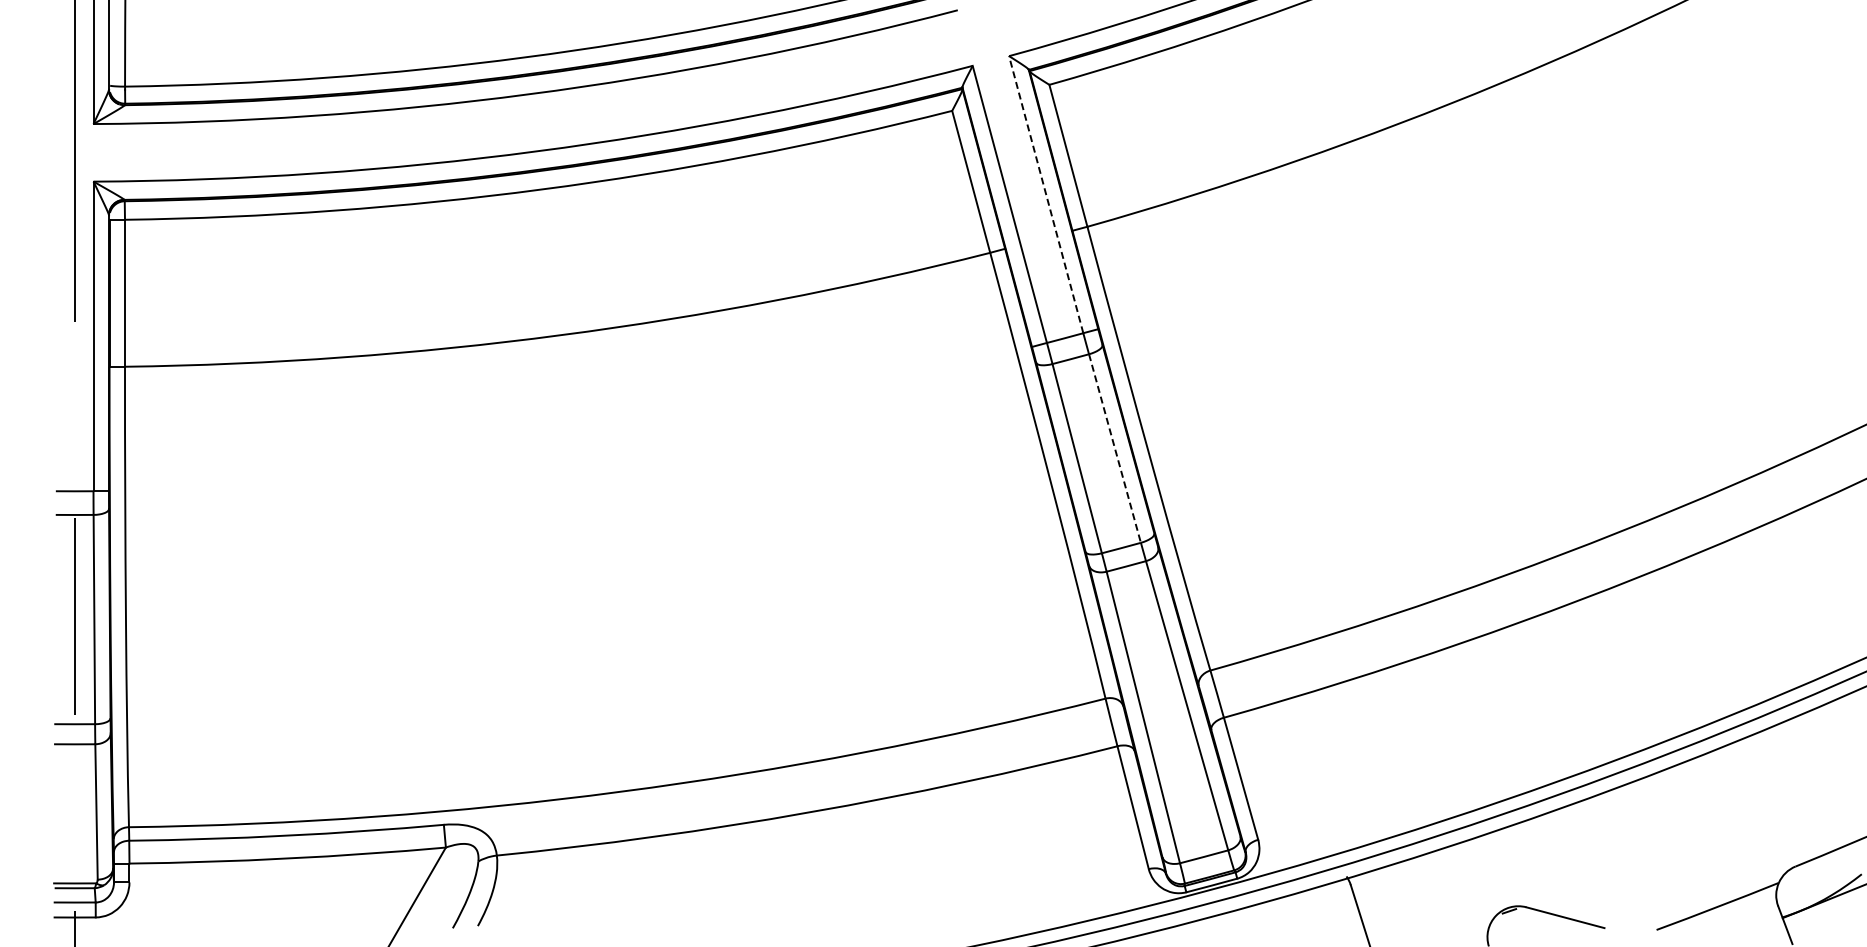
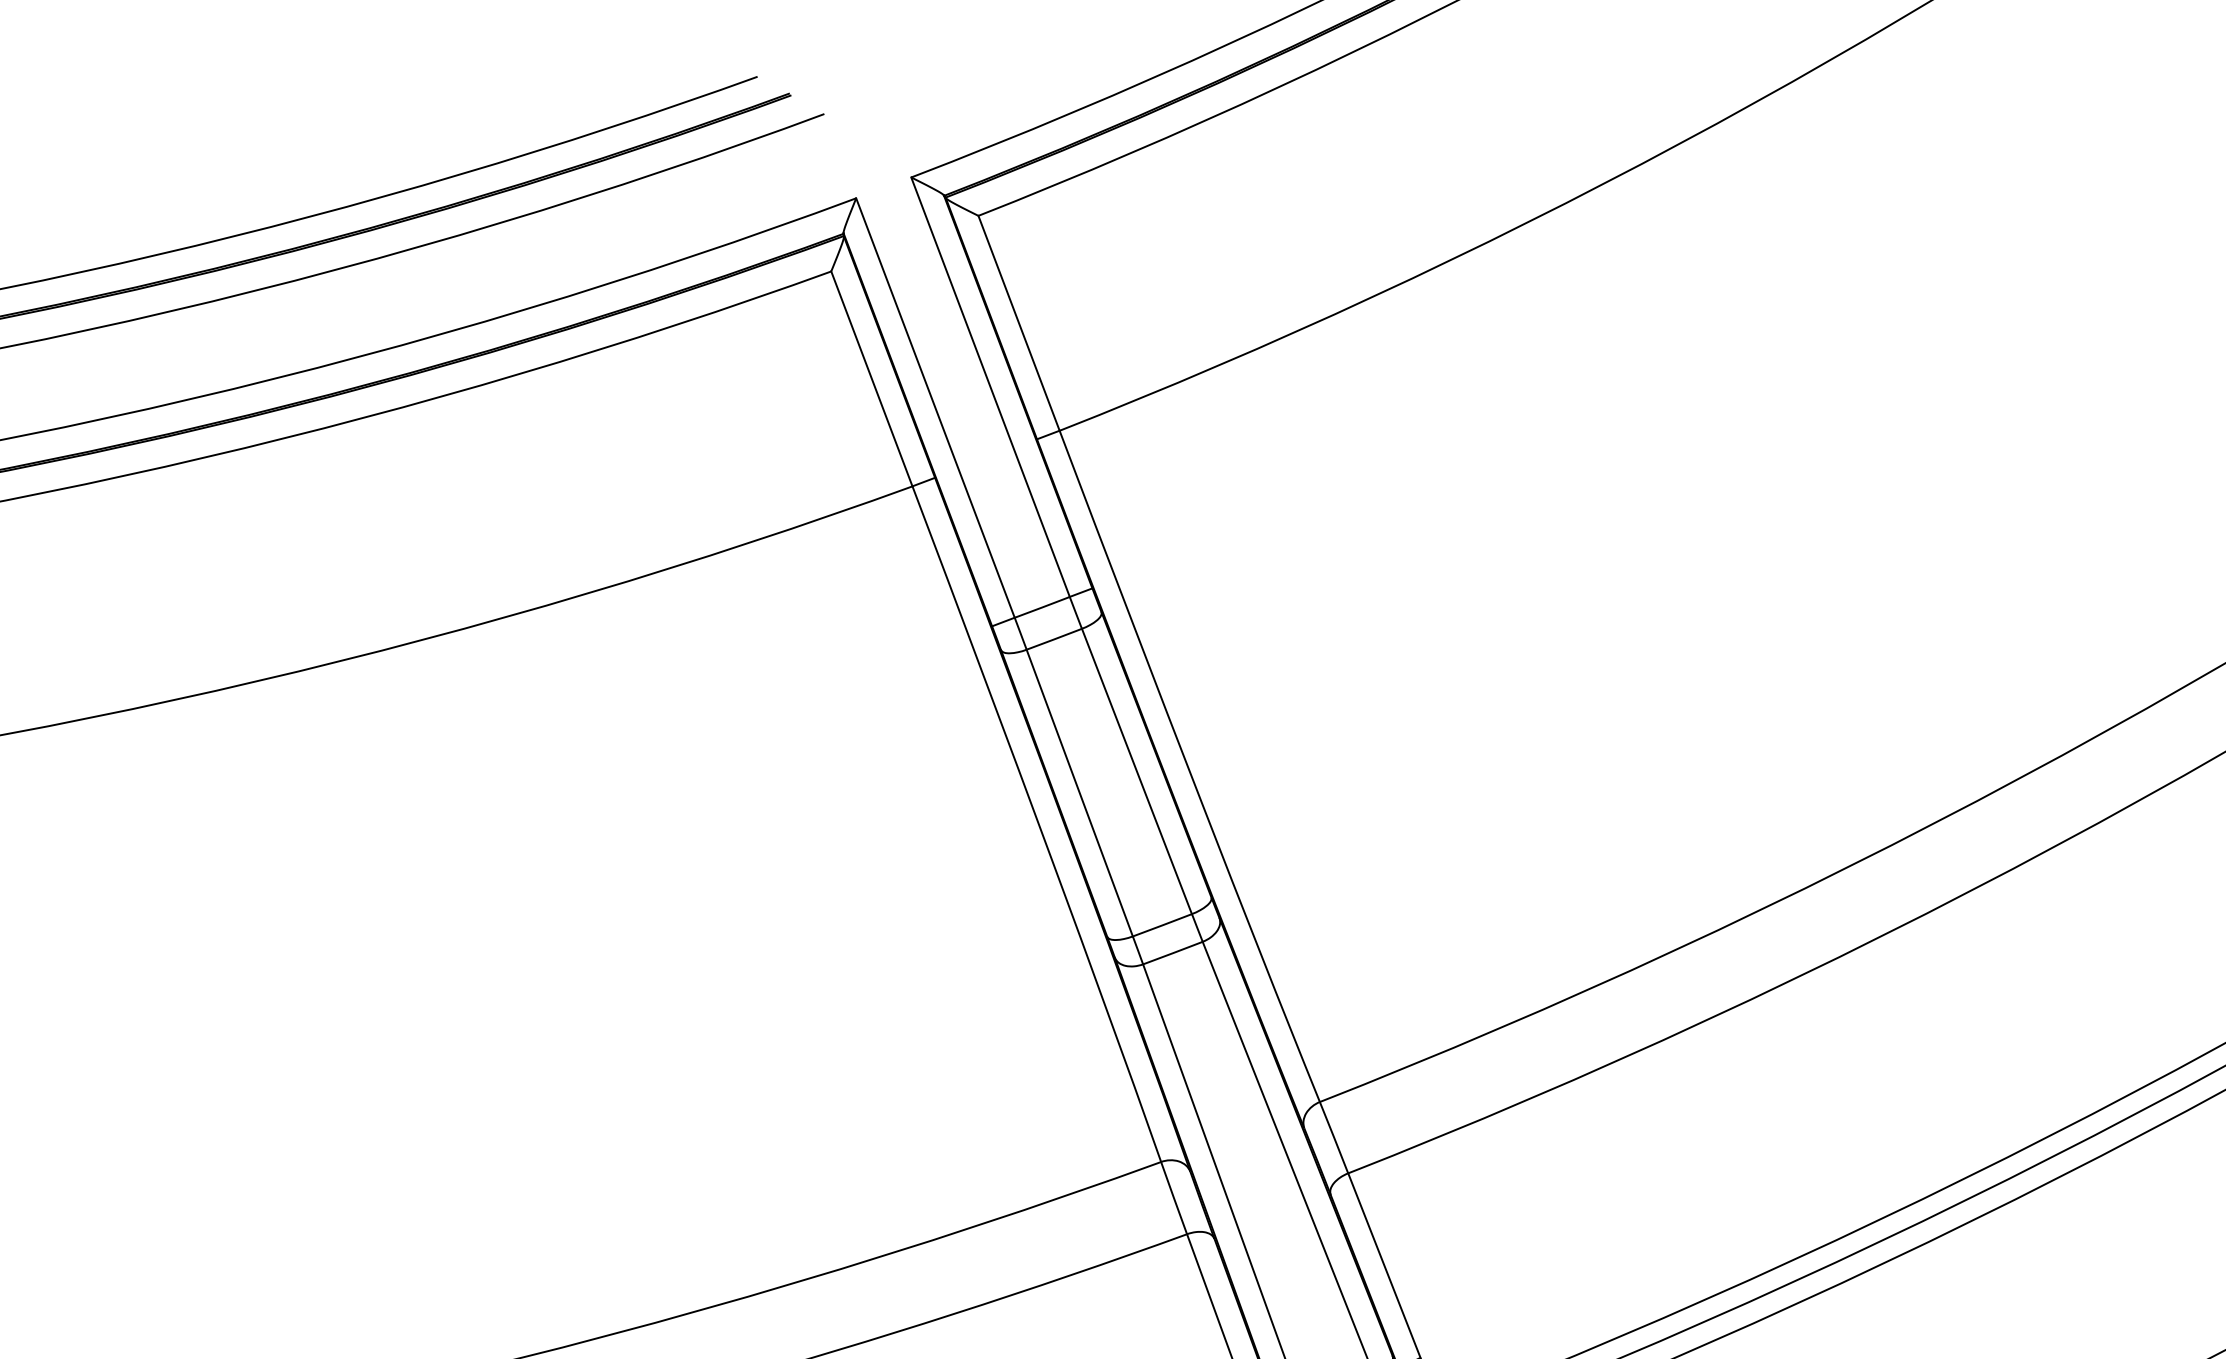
line: (1046, 194) -> (990, 386), dashed -> solid
line: (1114, 448) -> (1136, 771), dashed -> solid

